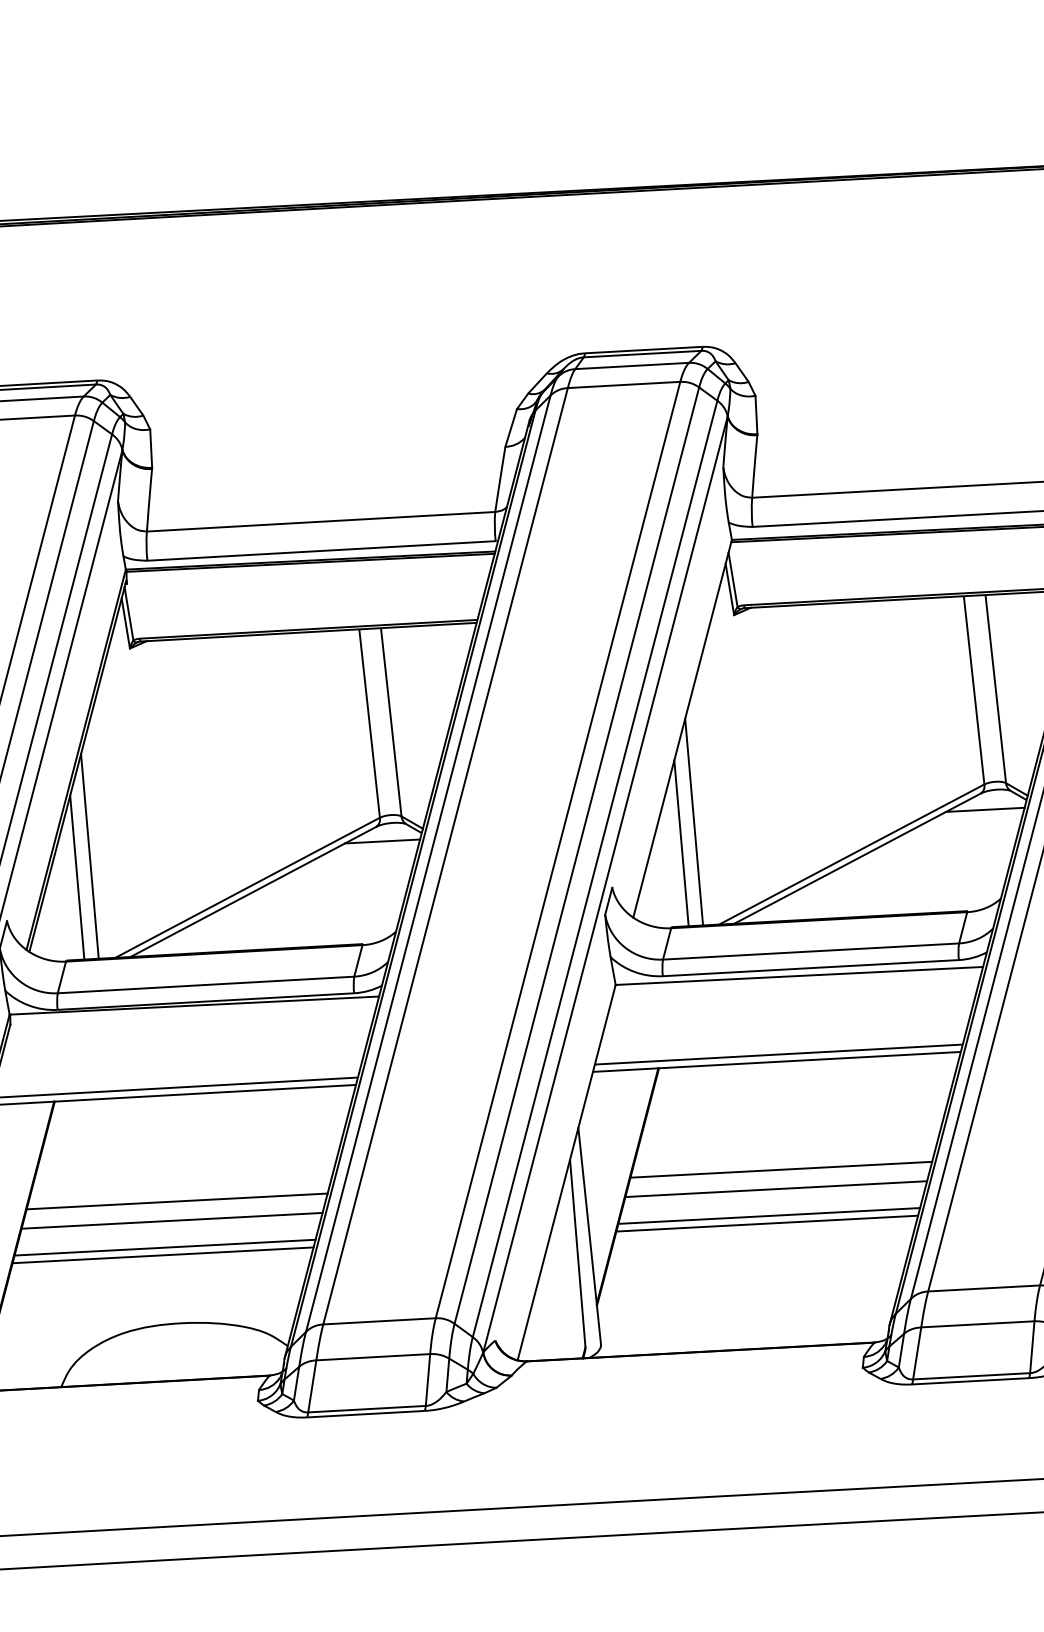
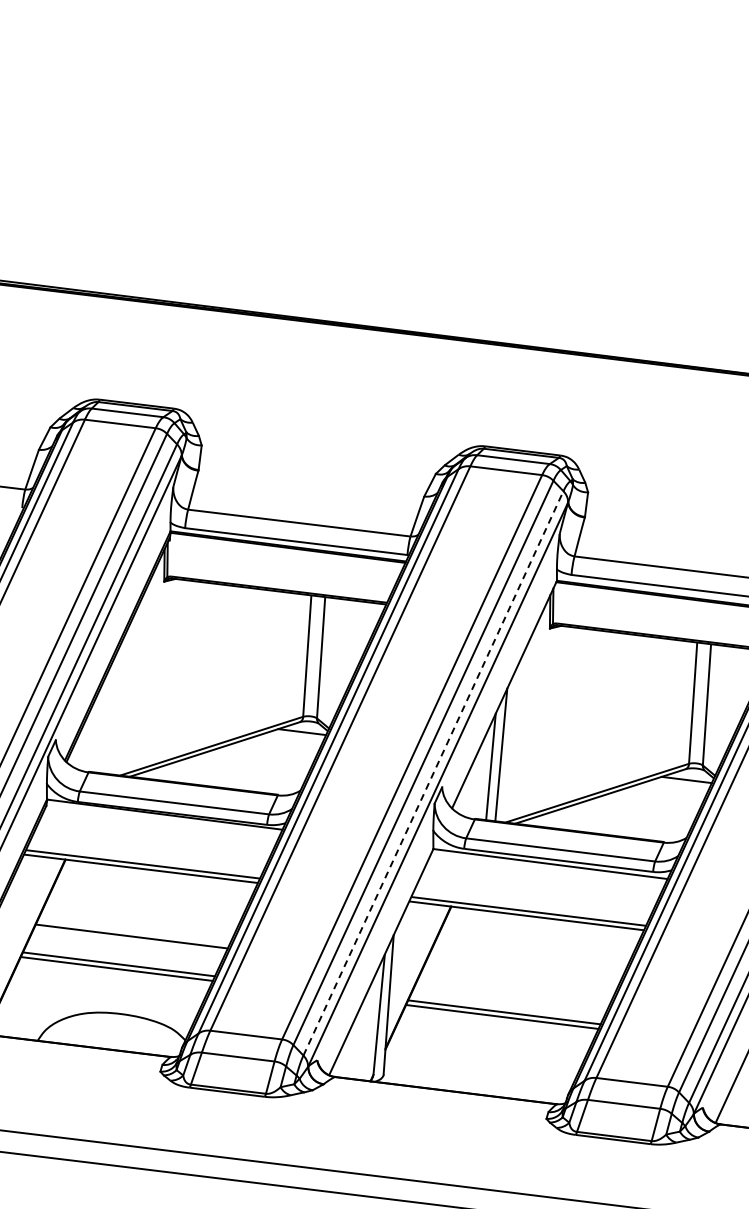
line: (89, 856) -> (115, 708), removed
line: (595, 869) -> (433, 773), solid -> dashed
line: (76, 877) -> (104, 720), removed
line: (781, 1169) -> (517, 984), removed
line: (775, 1189) -> (511, 996), removed
line: (172, 1221) -> (126, 948), removed

